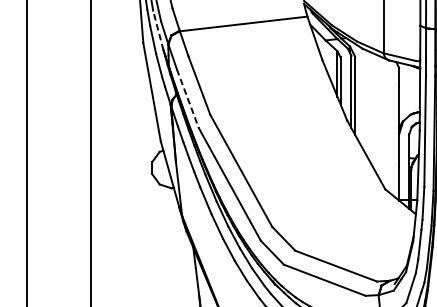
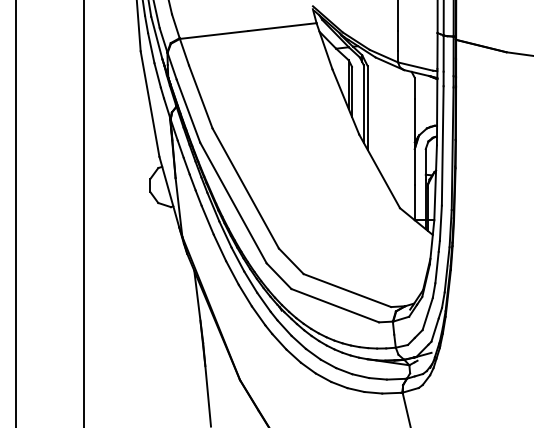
line: (158, 30) -> (156, 37), dashed -> solid
line: (187, 99) -> (188, 111), dashed -> solid

